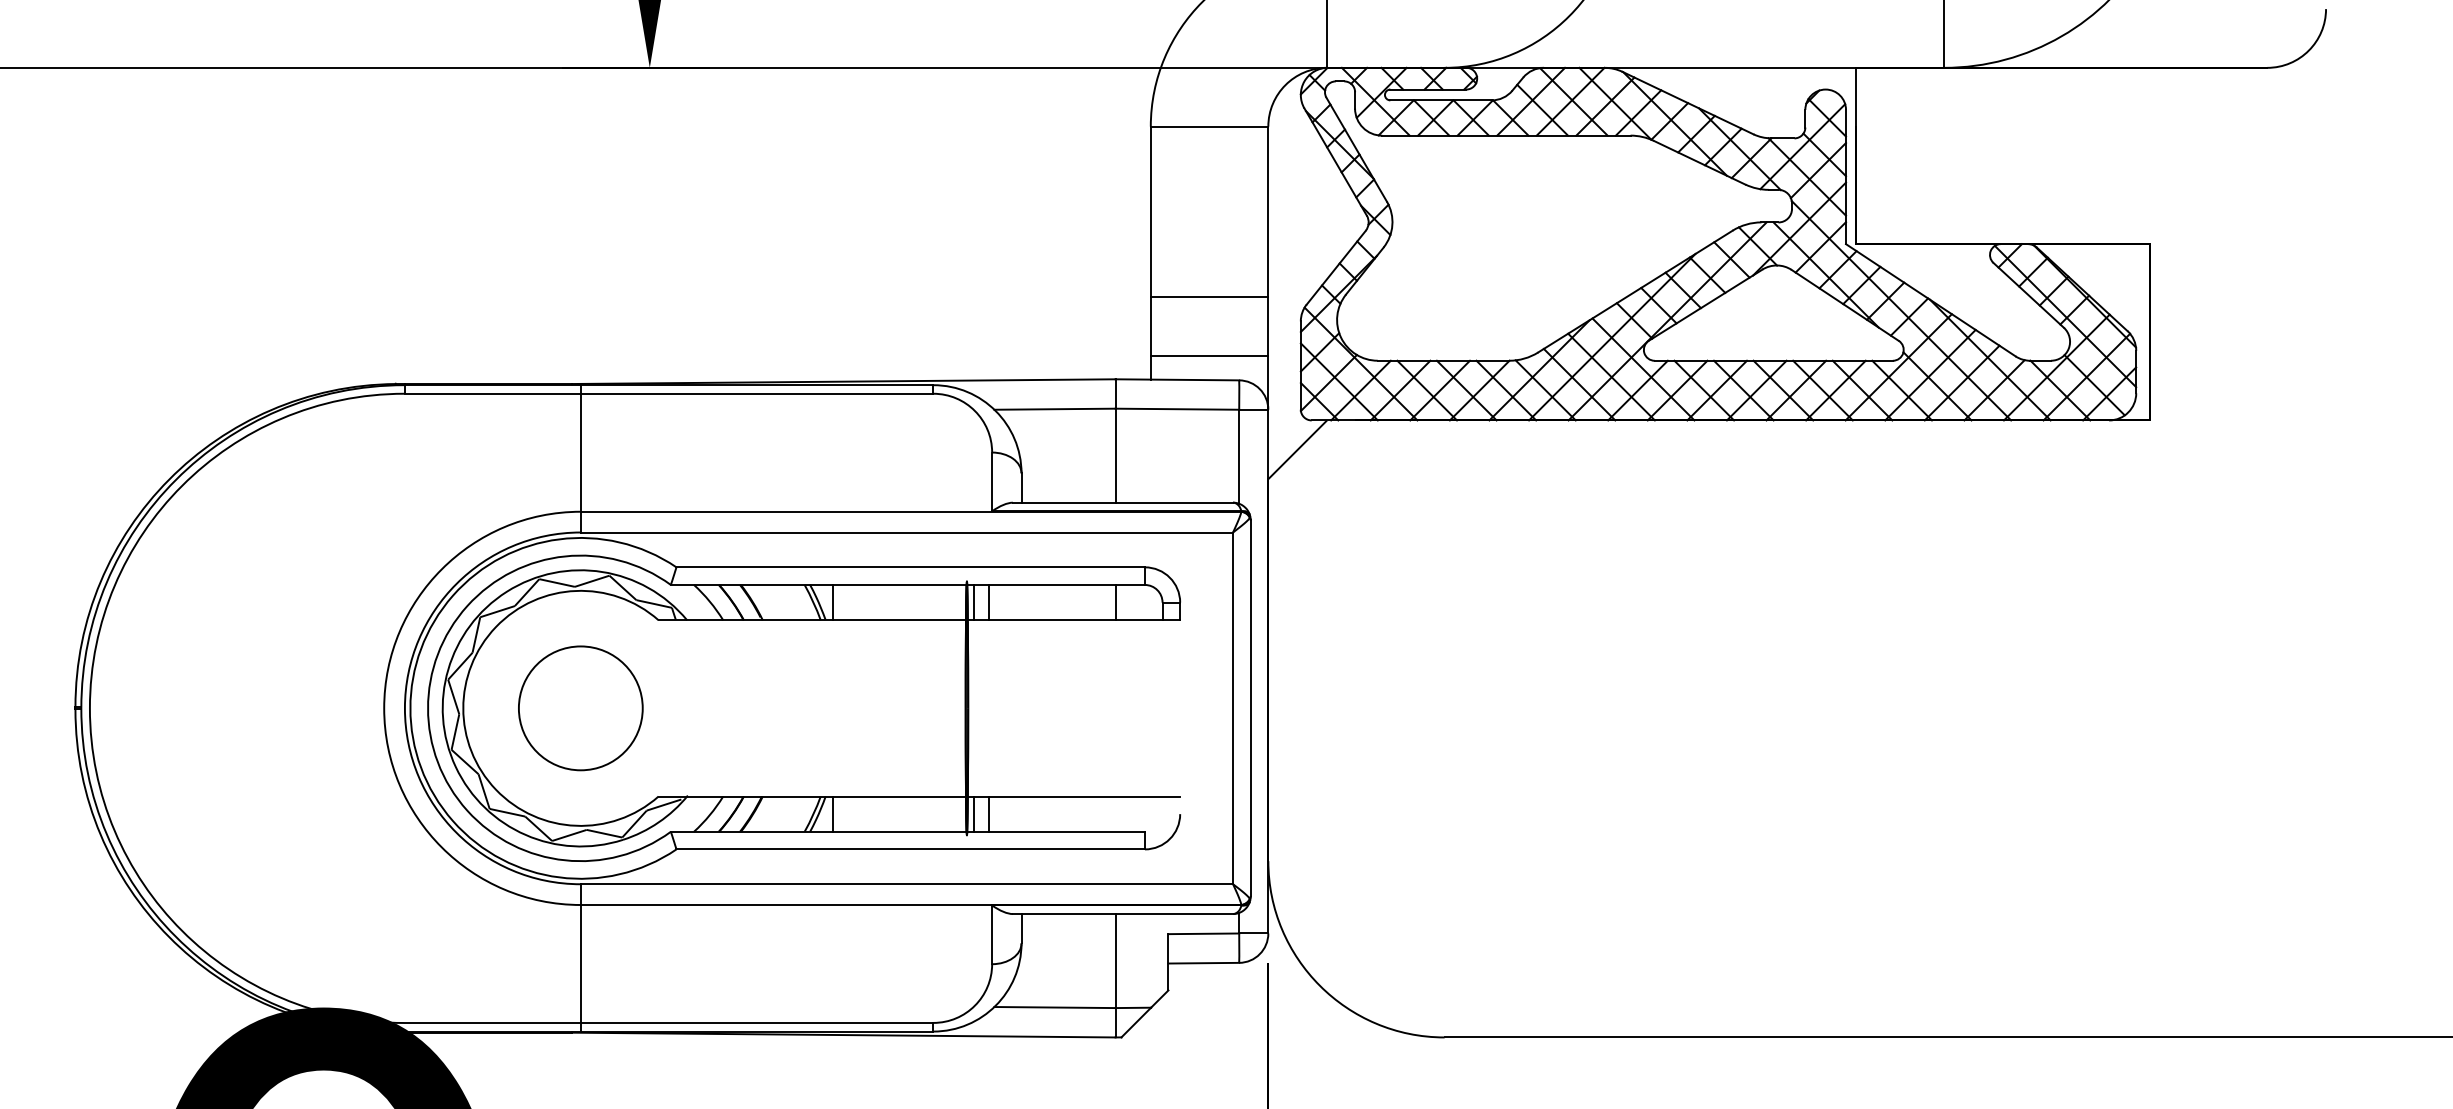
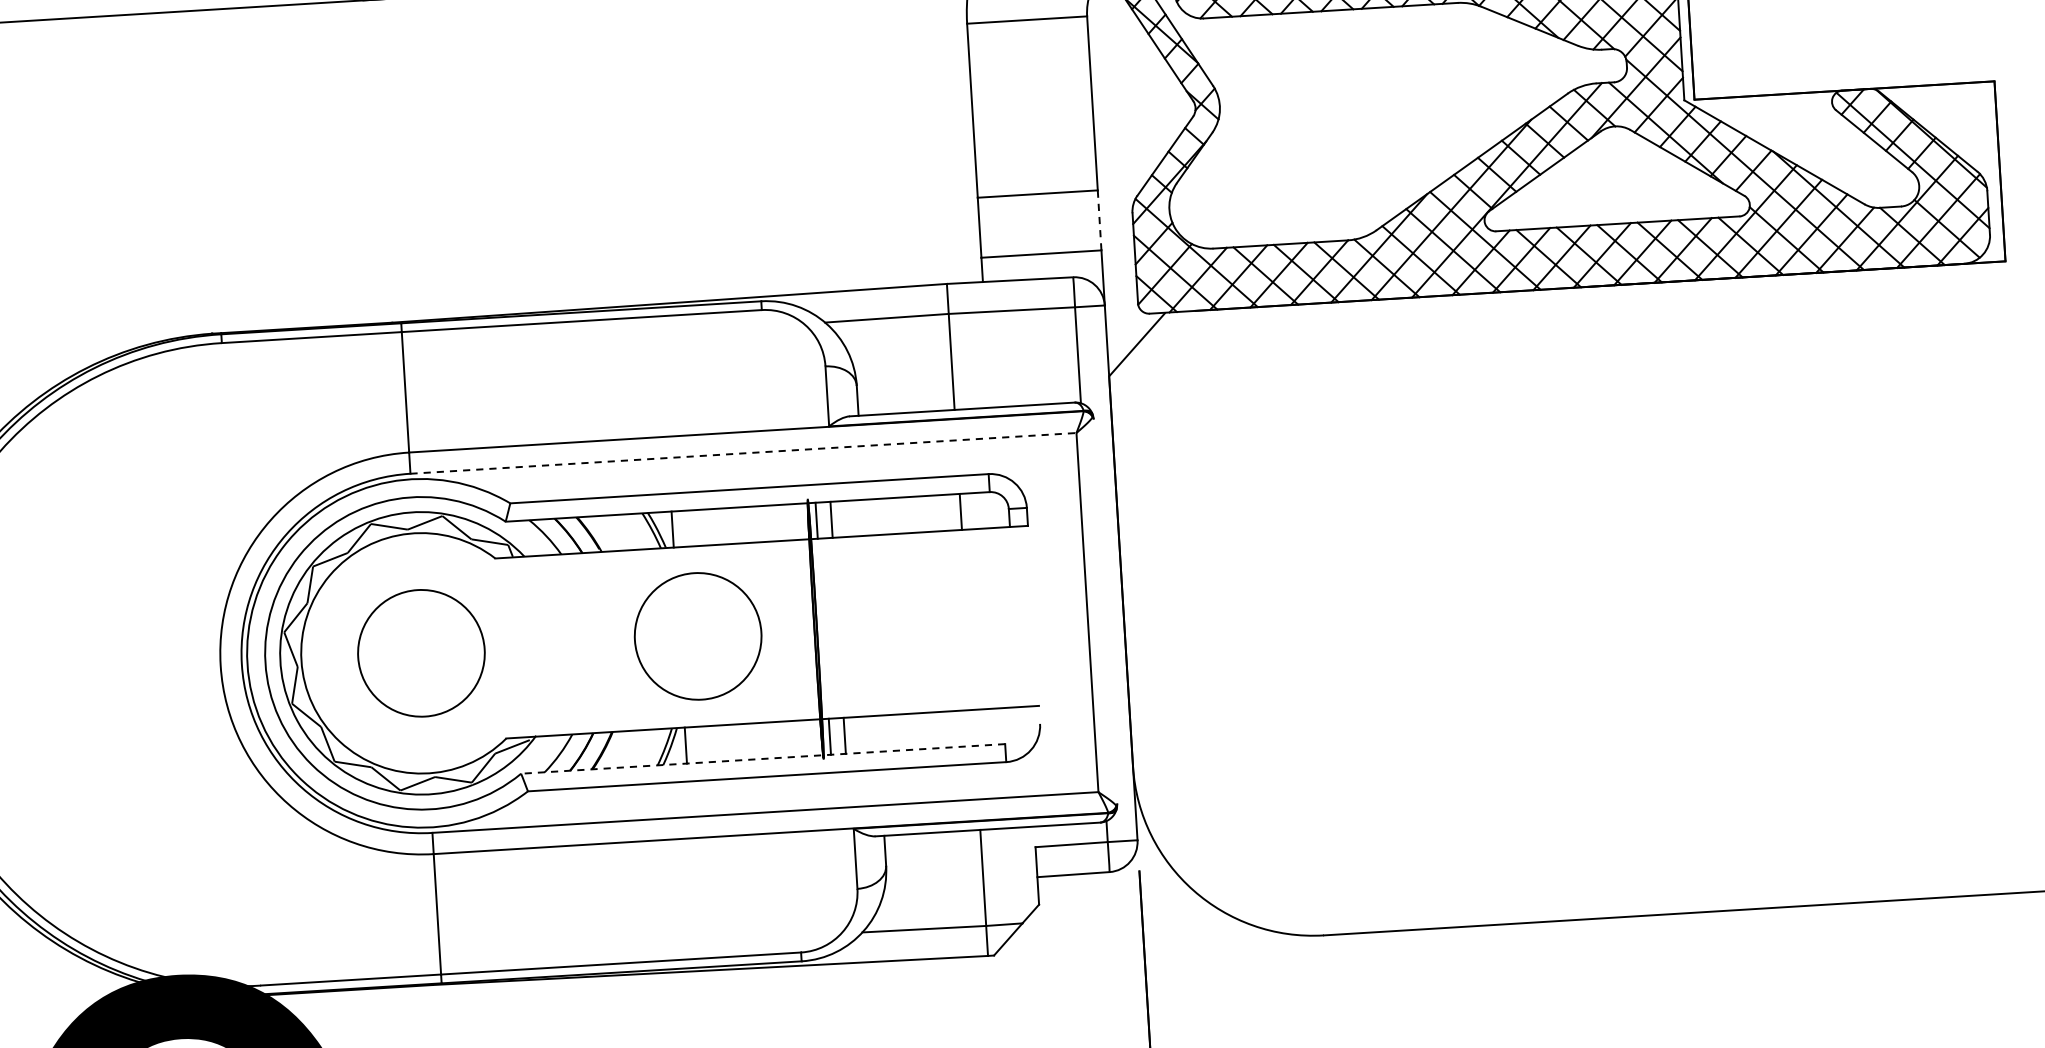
line: (1268, 325) -> (1099, 219), solid -> dashed
line: (907, 532) -> (744, 453), solid -> dashed
circle: (851, 708) -> (697, 636), added
line: (1250, 708) -> (1105, 611), removed
line: (907, 831) -> (762, 758), solid -> dashed

